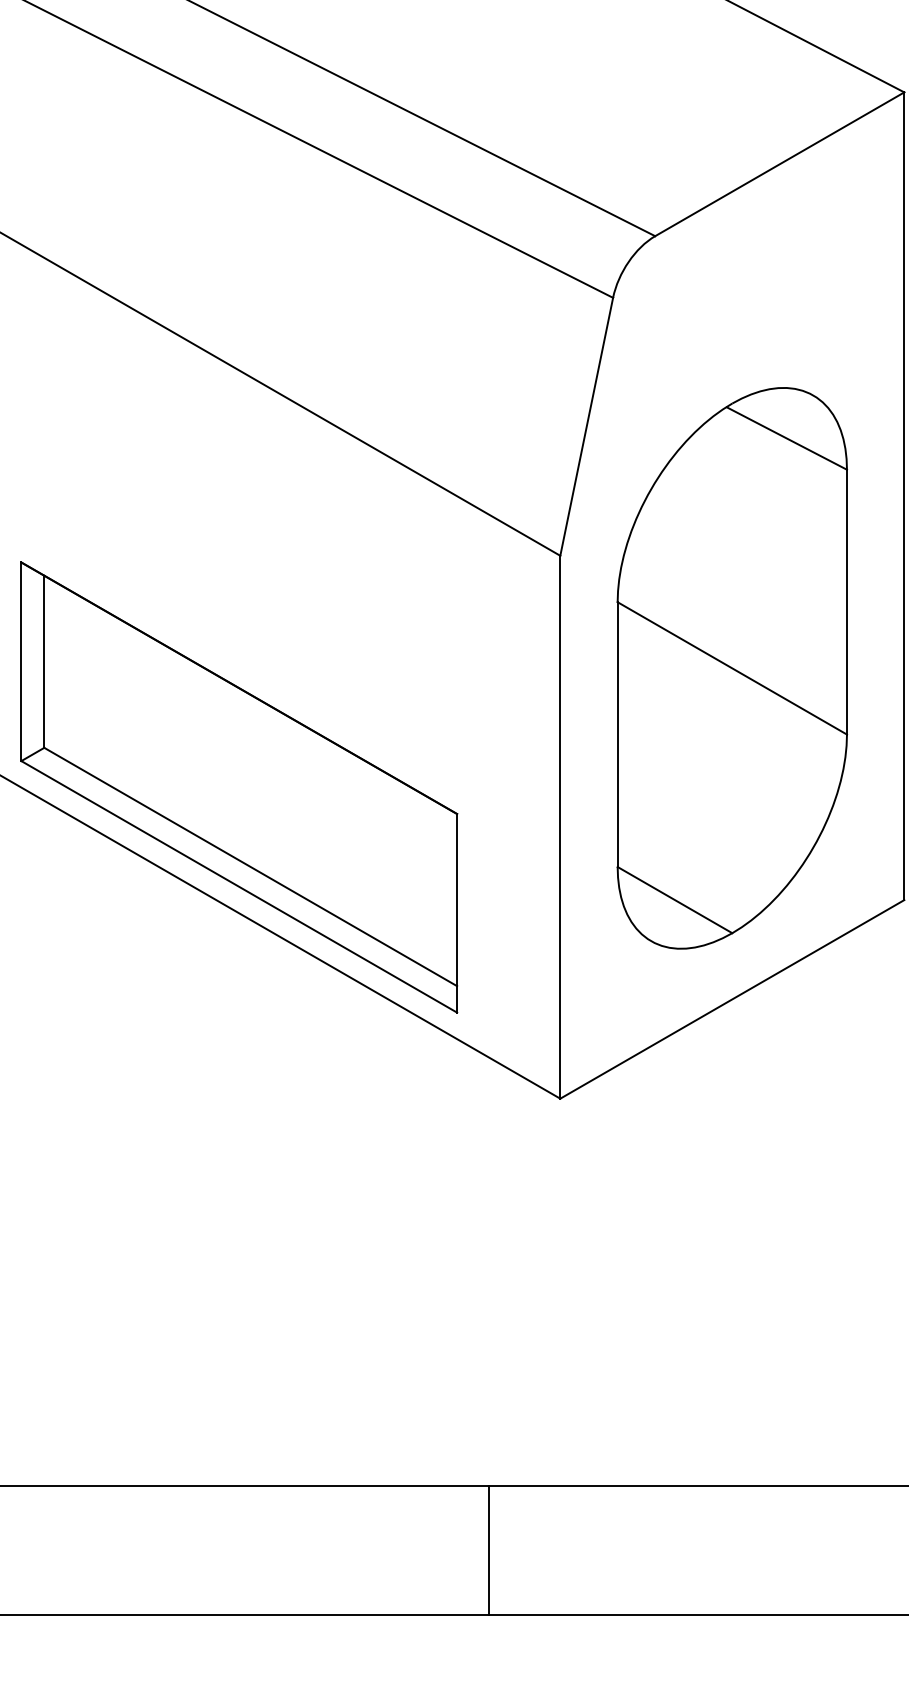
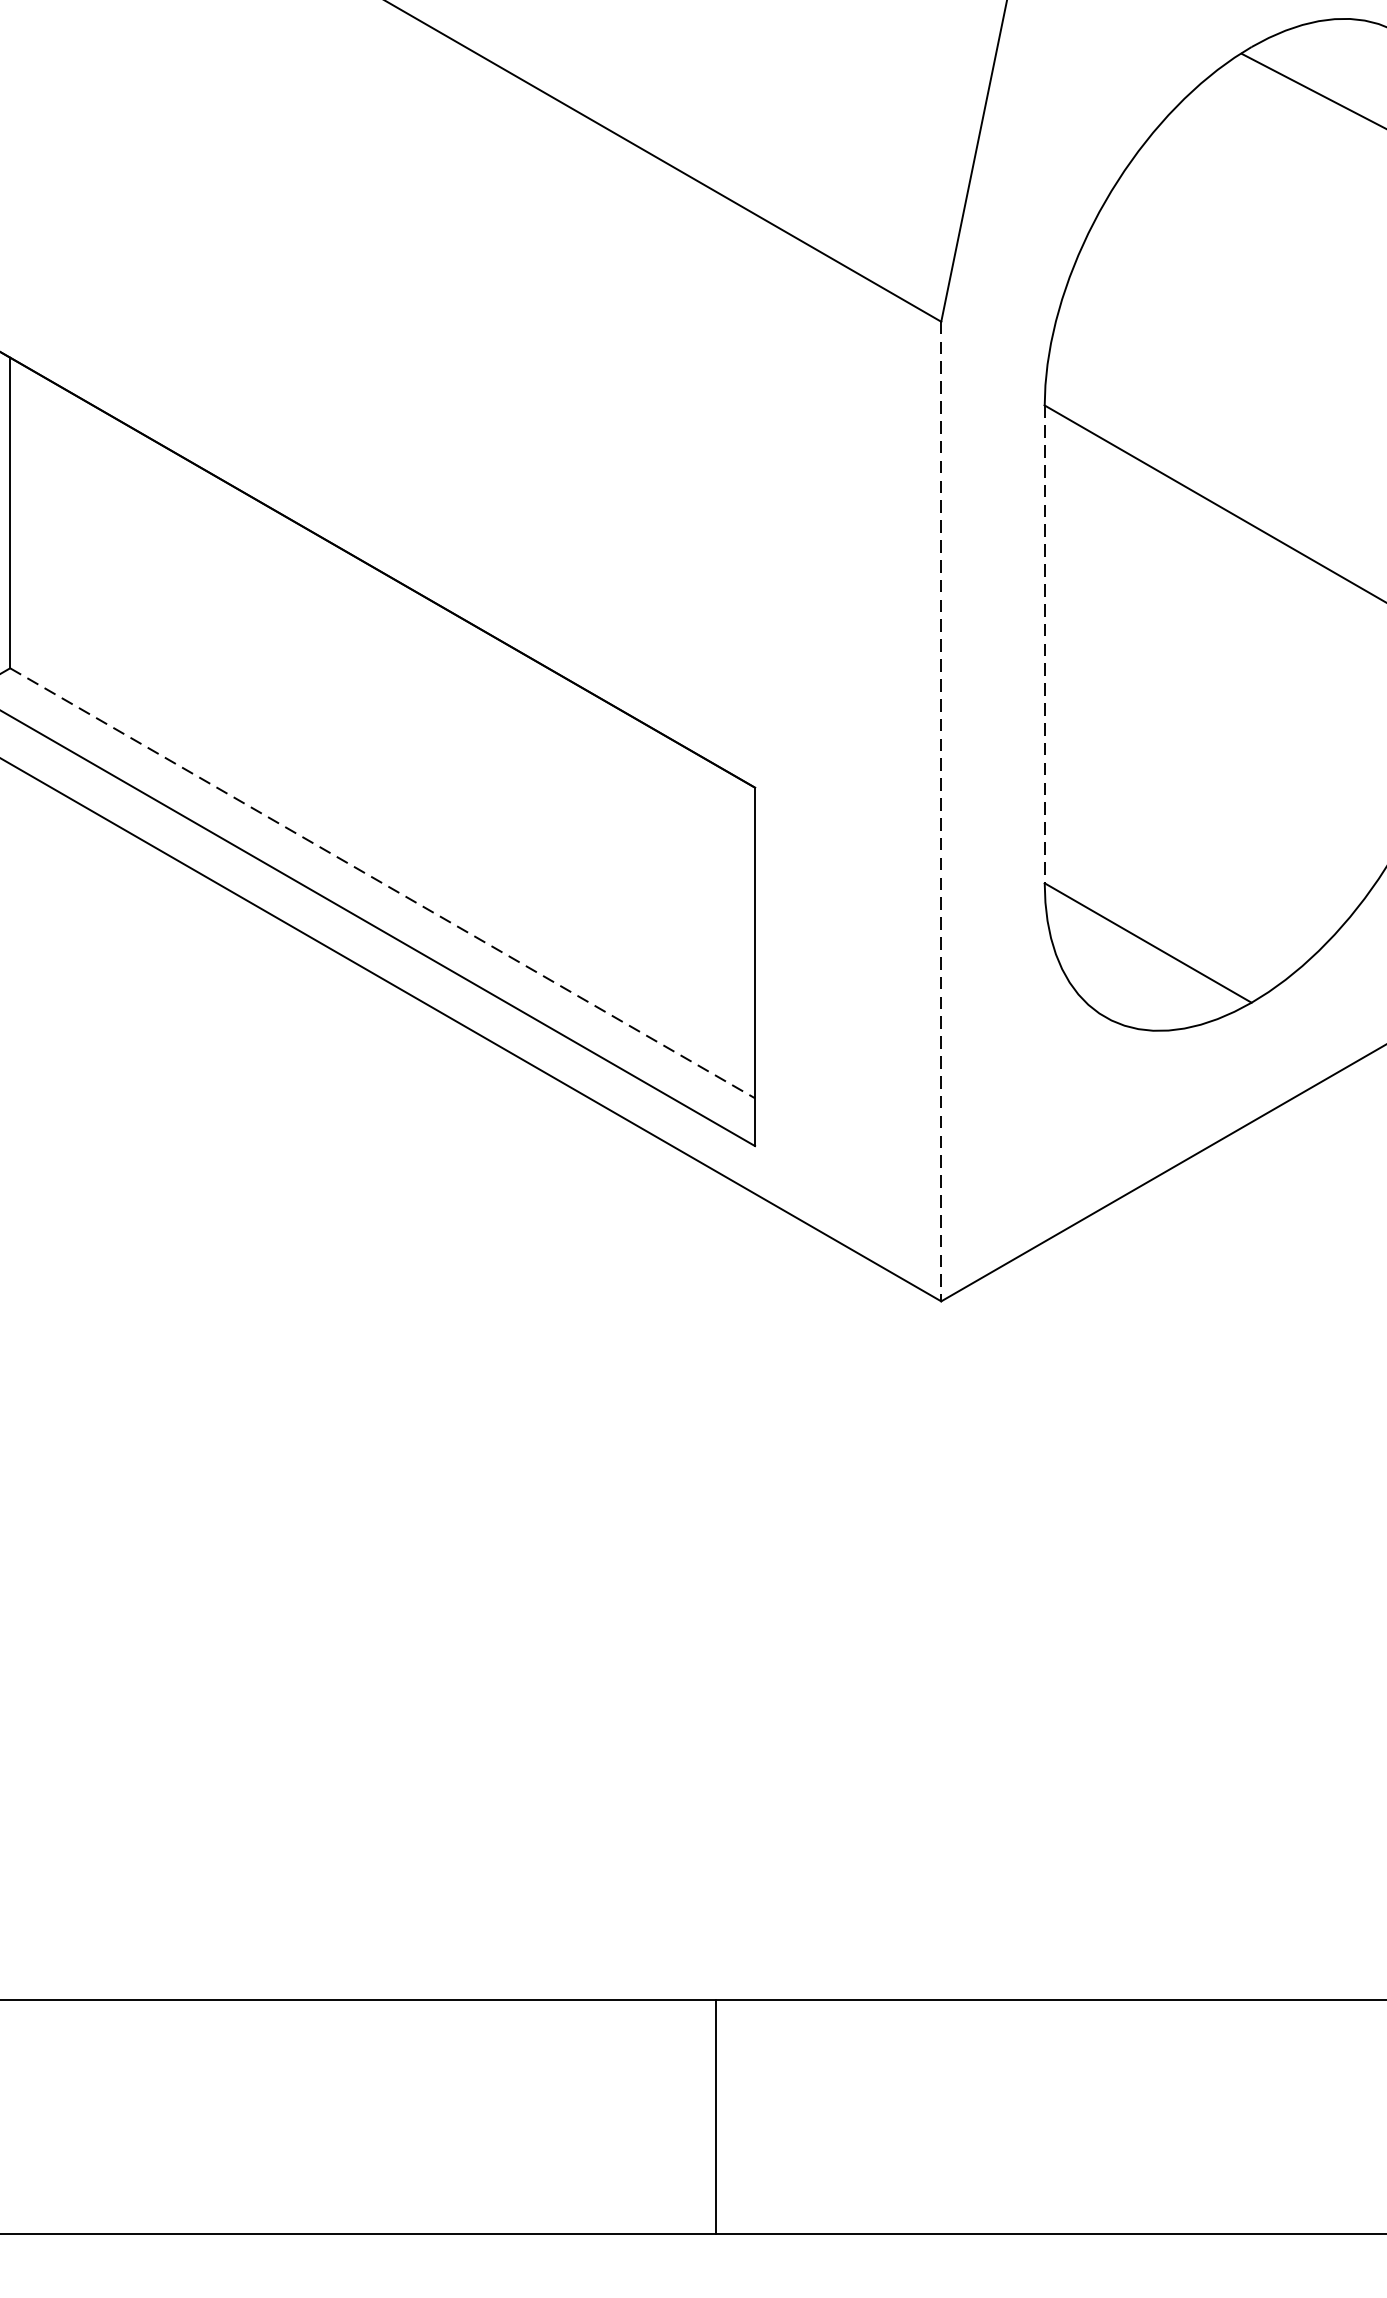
line: (617, 735) -> (1044, 646), solid -> dashed
line: (560, 827) -> (941, 812), solid -> dashed
line: (251, 867) -> (384, 884), solid -> dashed
line: (488, 1550) -> (716, 2116), moved

